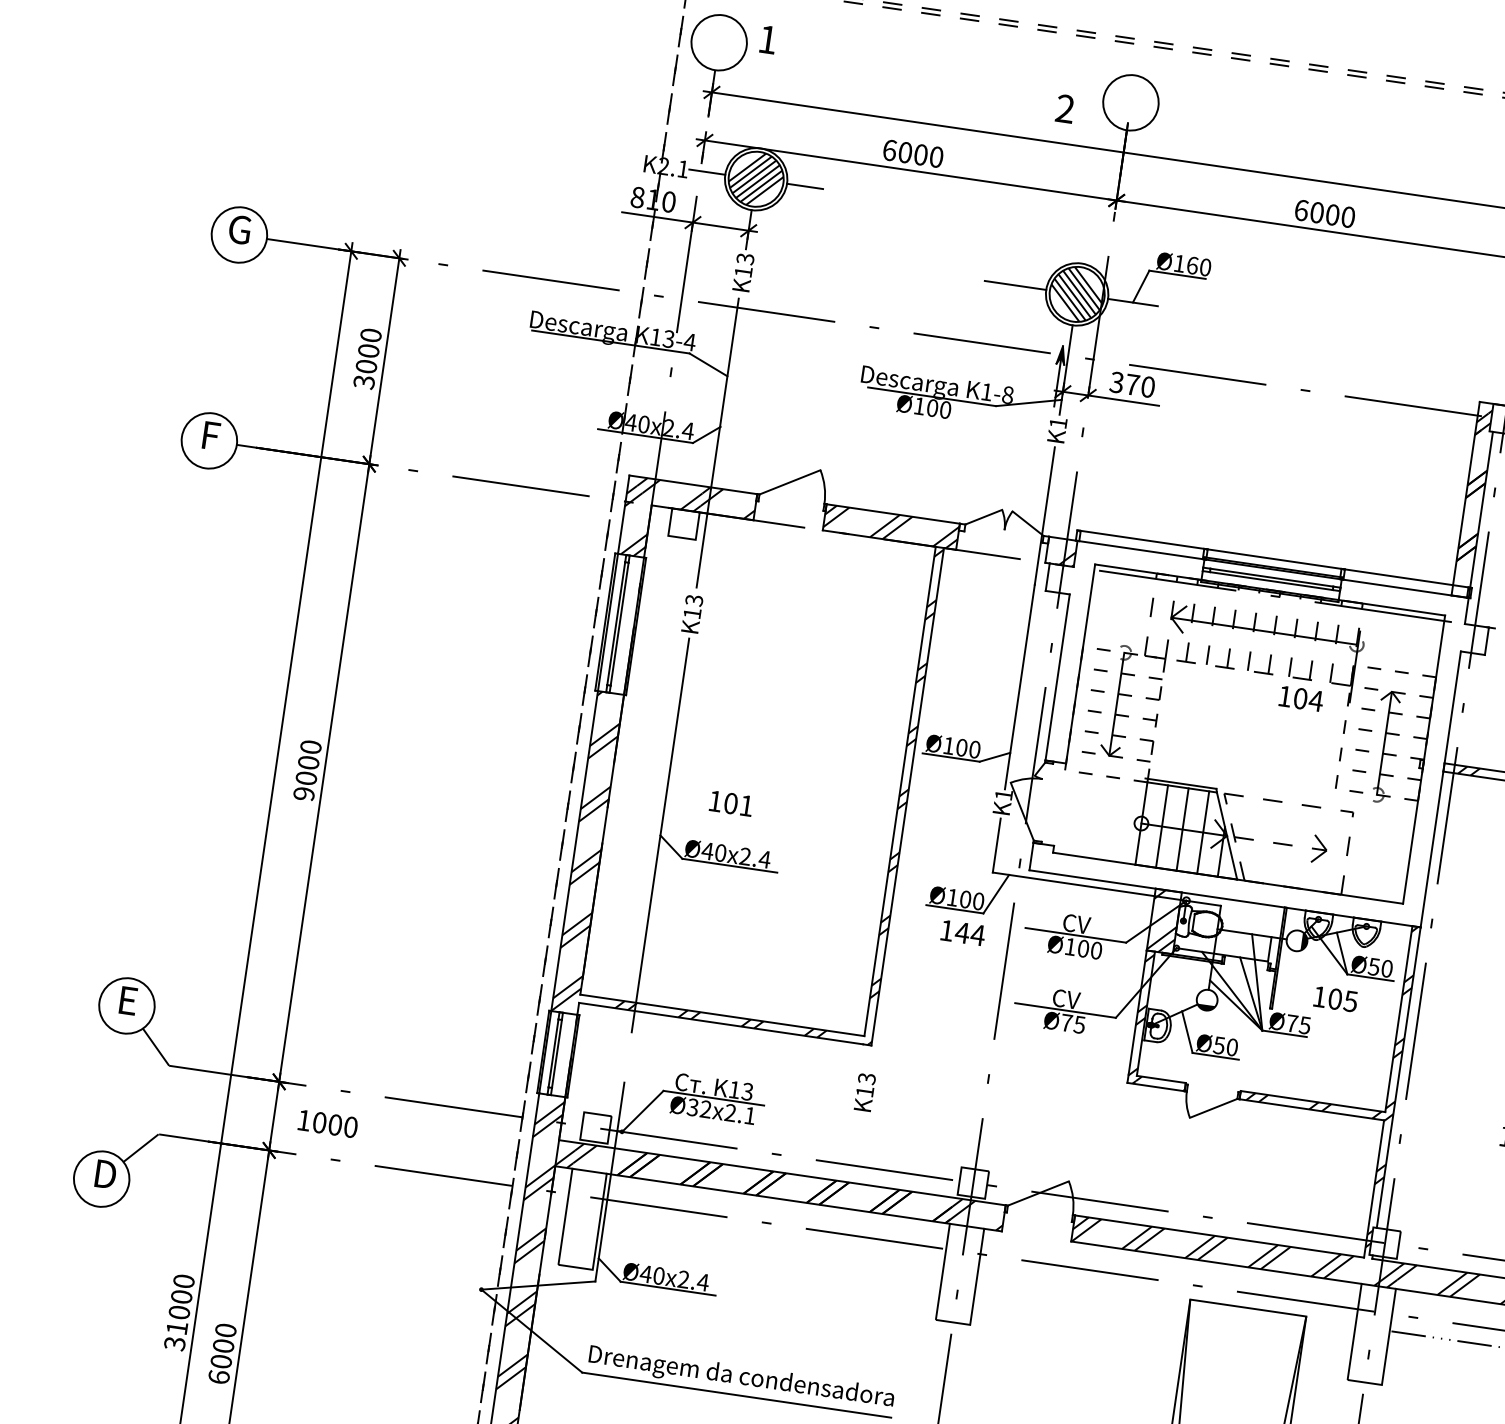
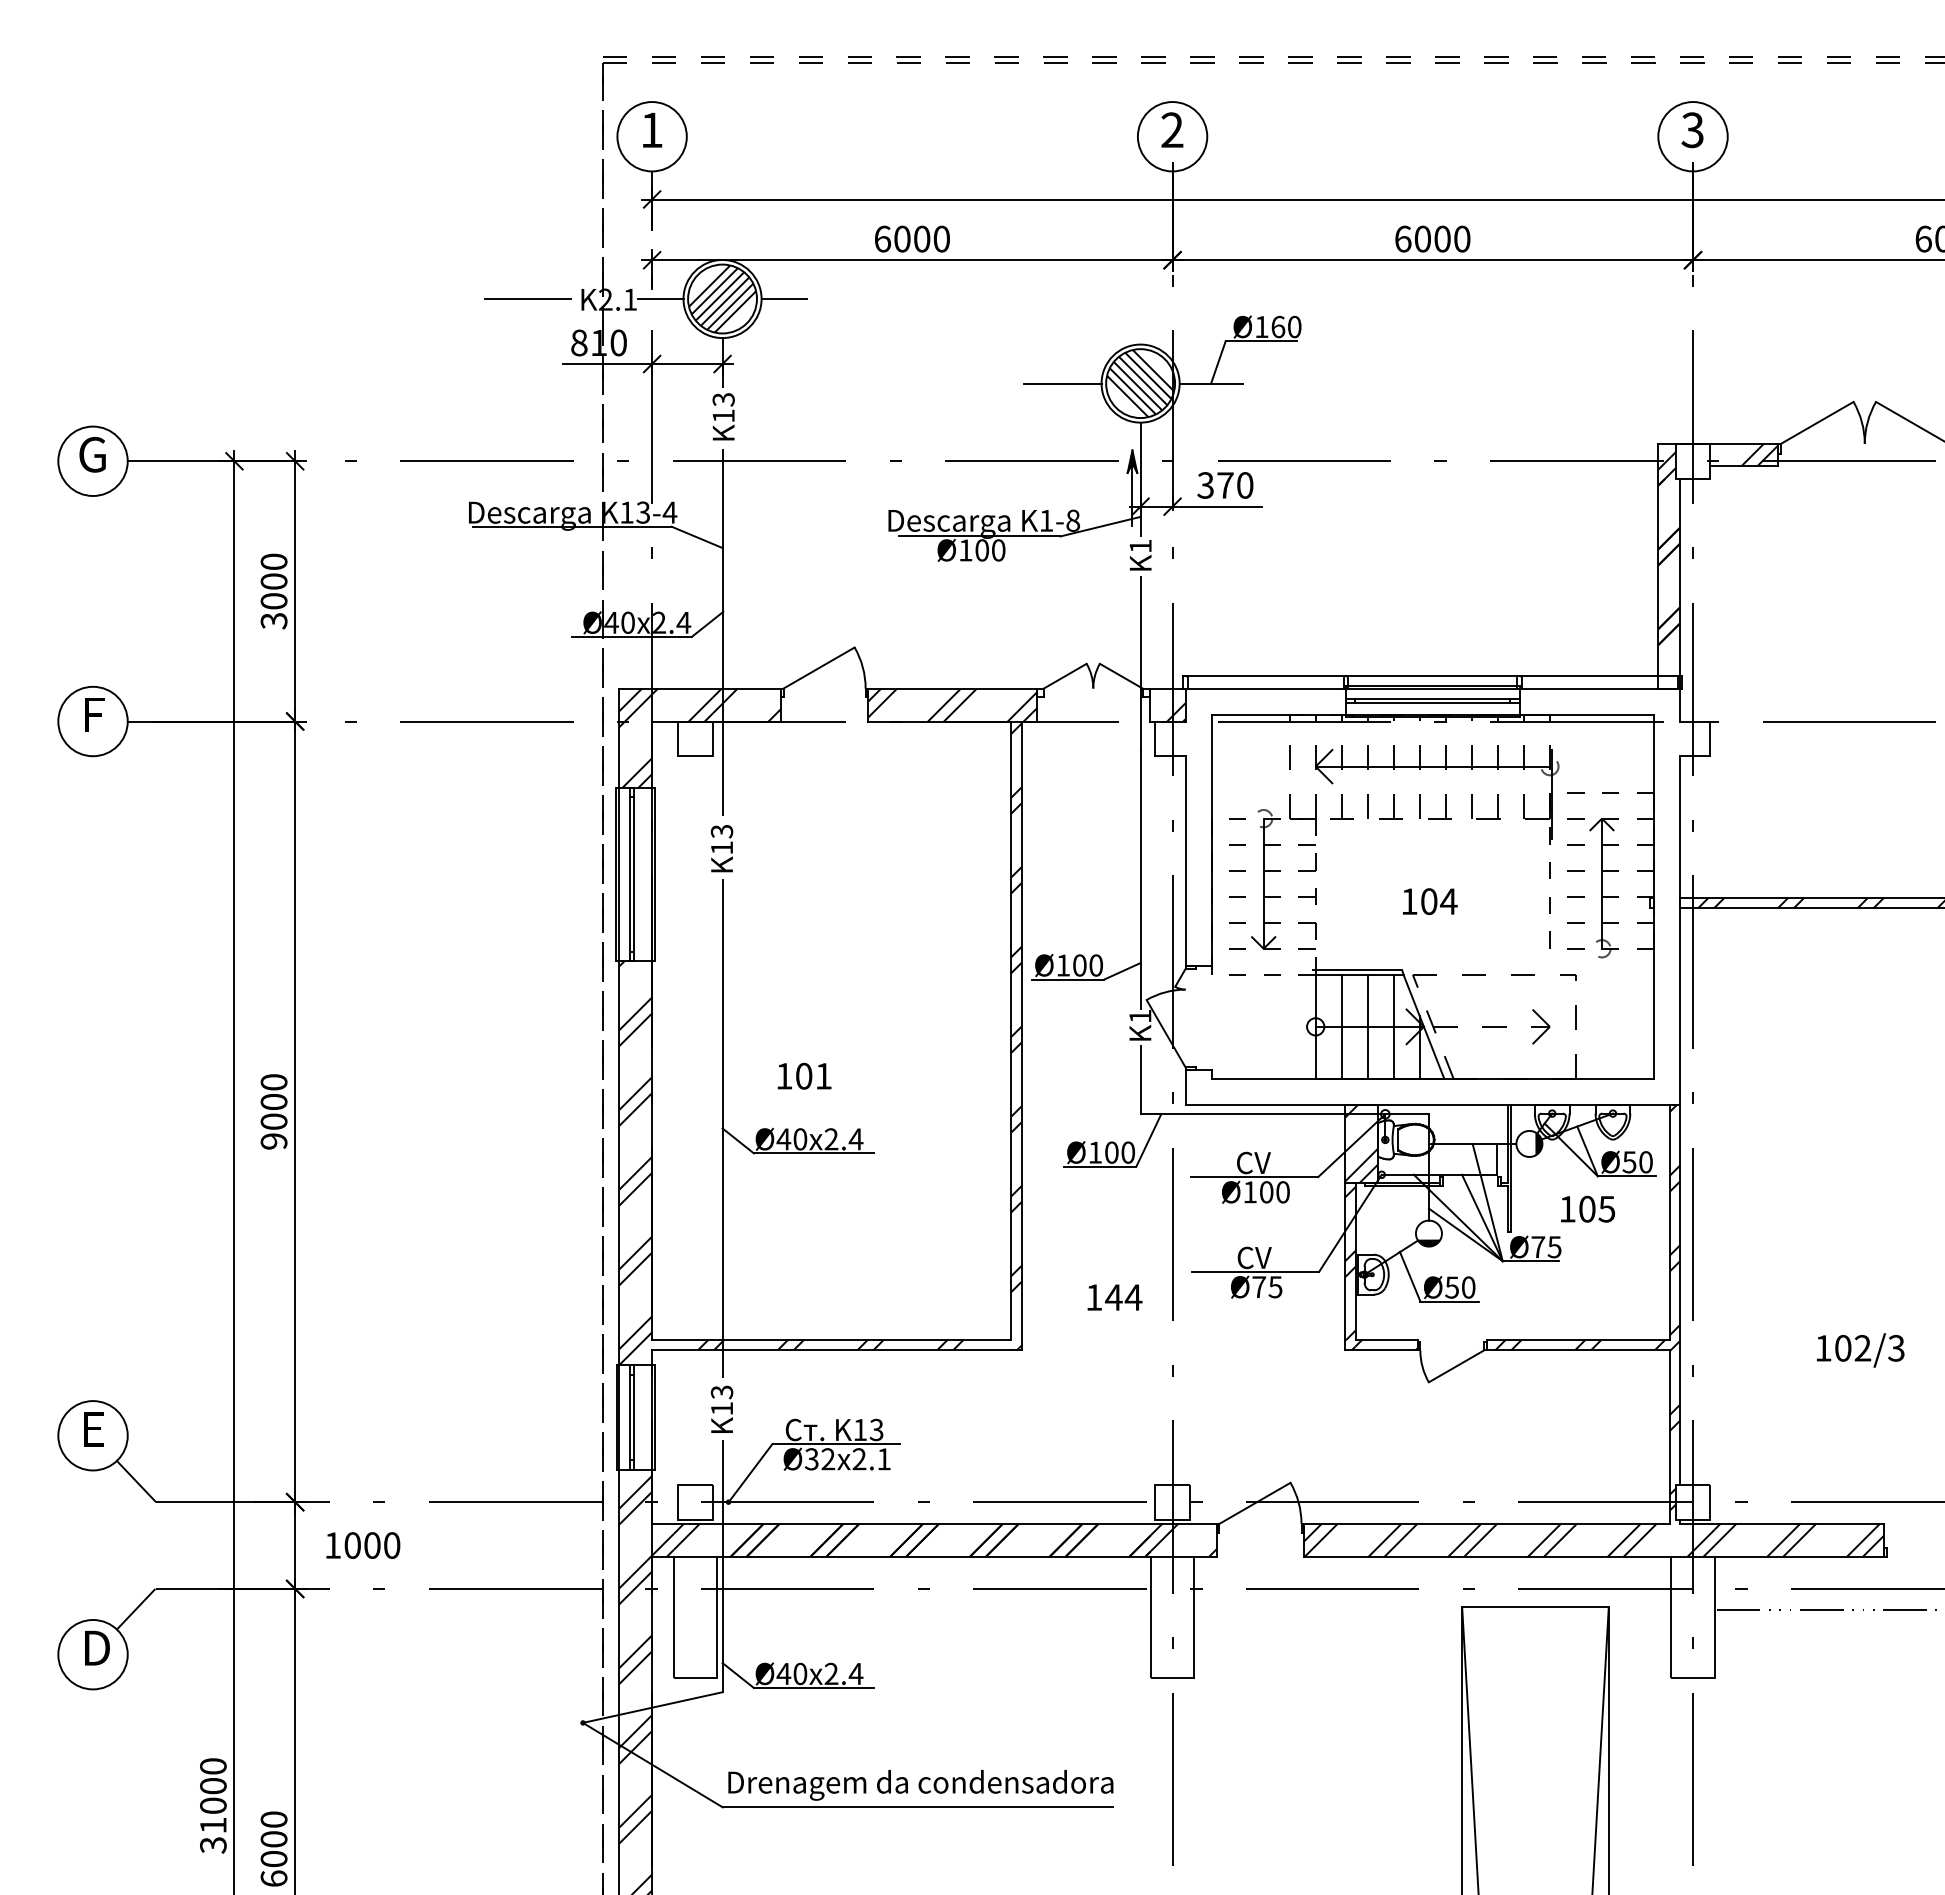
text: (768, 40) -> (652, 130), moved
text: (1065, 108) -> (1172, 129), moved
line: (601, 157) -> (527, 299), added
text: (1301, 698) -> (1430, 901), moved
text: (962, 932) -> (1114, 1297), moved
text: (865, 1091) -> (722, 1408), moved

